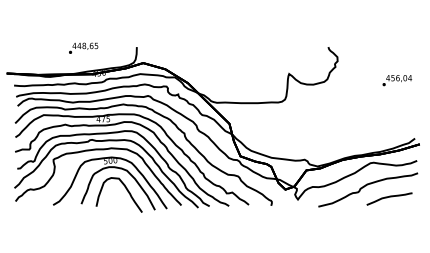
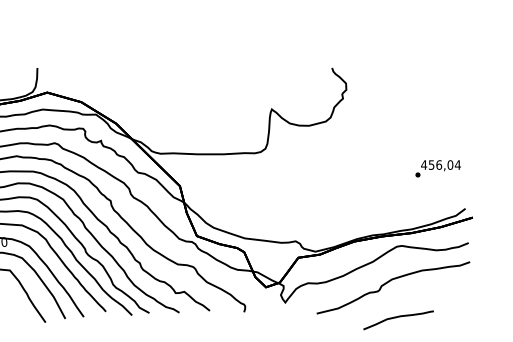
text: (397, 80) -> (438, 168), moved
curve: (389, 197) -> (398, 317), moved

